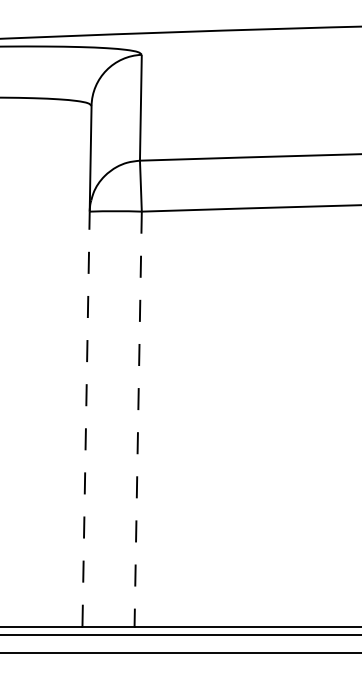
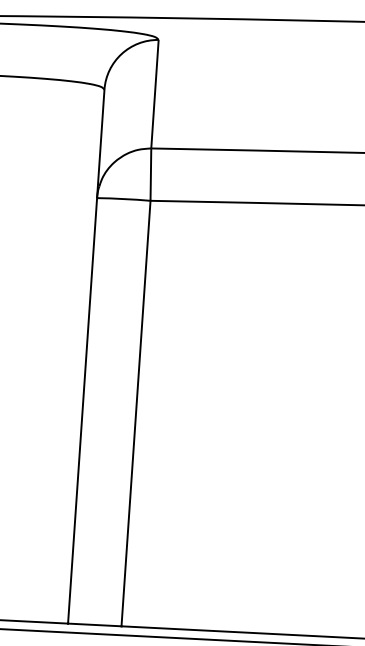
line: (86, 419) -> (82, 411), dashed -> solid
line: (138, 419) -> (136, 413), dashed -> solid

